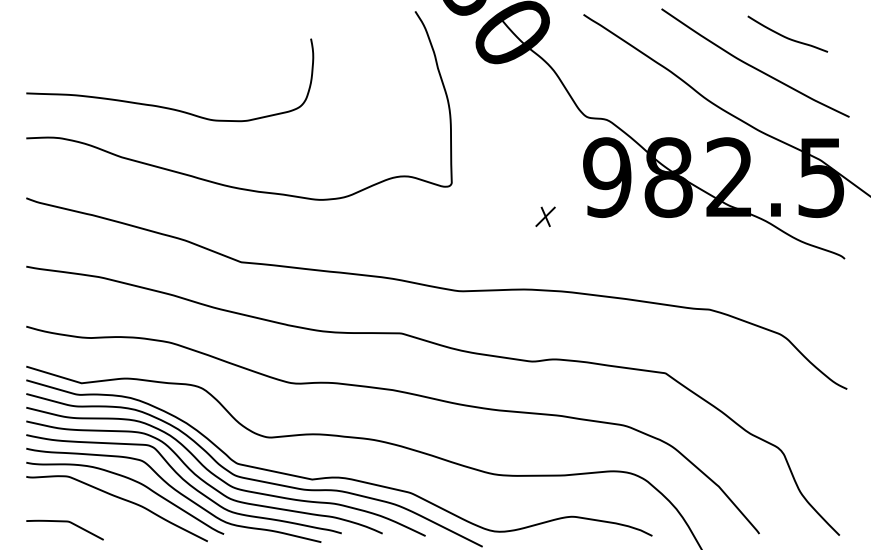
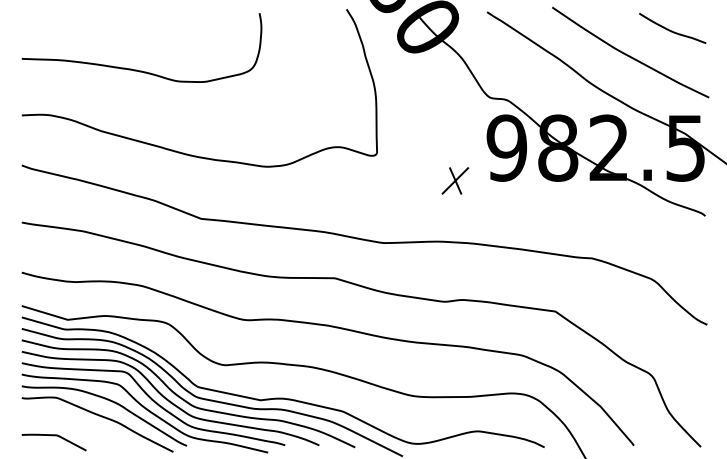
curve: (787, 36) -> (672, 30), moved
curve: (163, 106) -> (136, 69), moved
part: (545, 216) -> (455, 180), size x1.67

